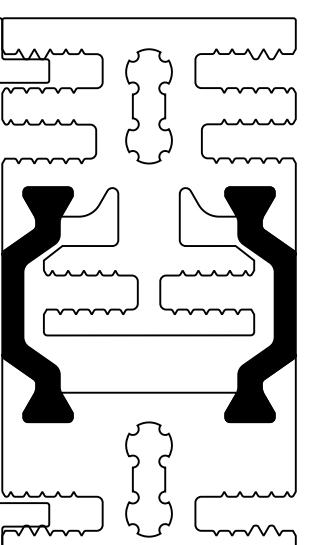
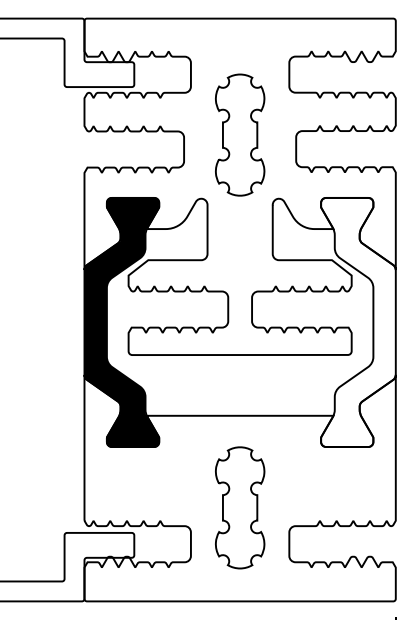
part: (149, 105) -> (240, 134), moved
fill: (260, 303) -> (358, 321), removed

